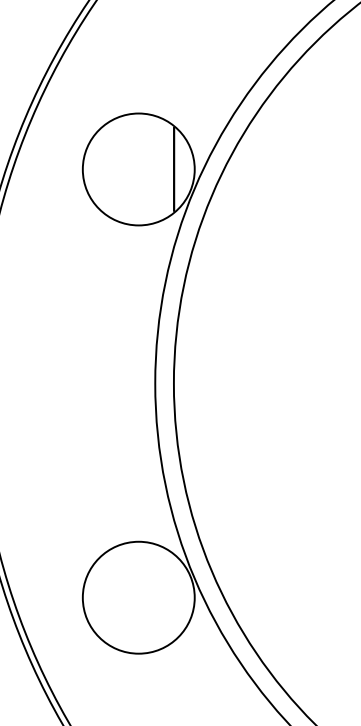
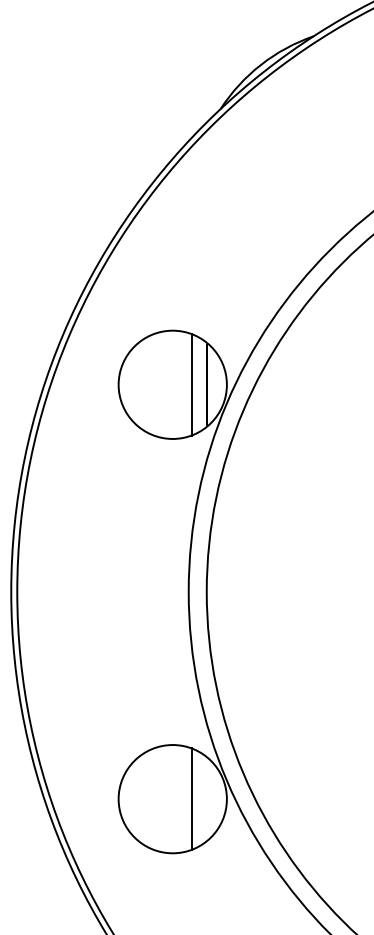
line: (158, 169) -> (191, 384), added
line: (158, 597) -> (191, 798), added

